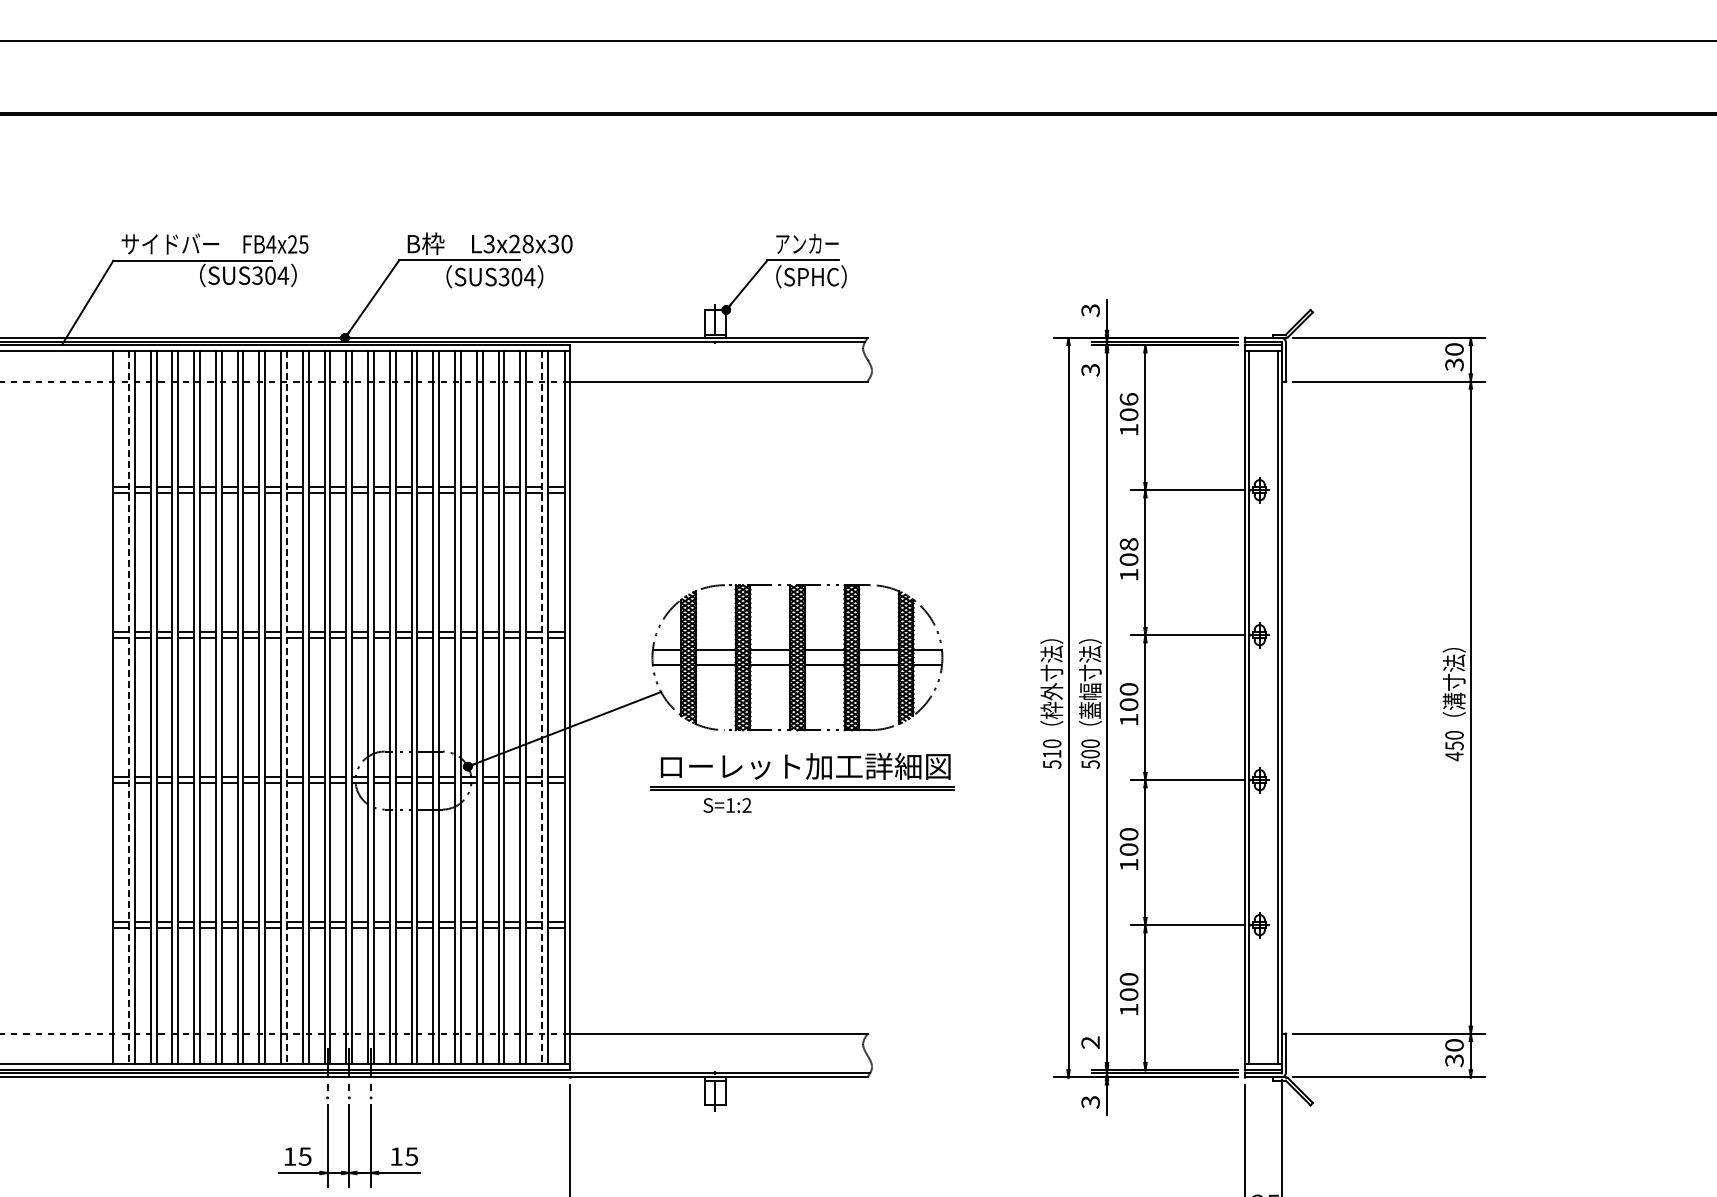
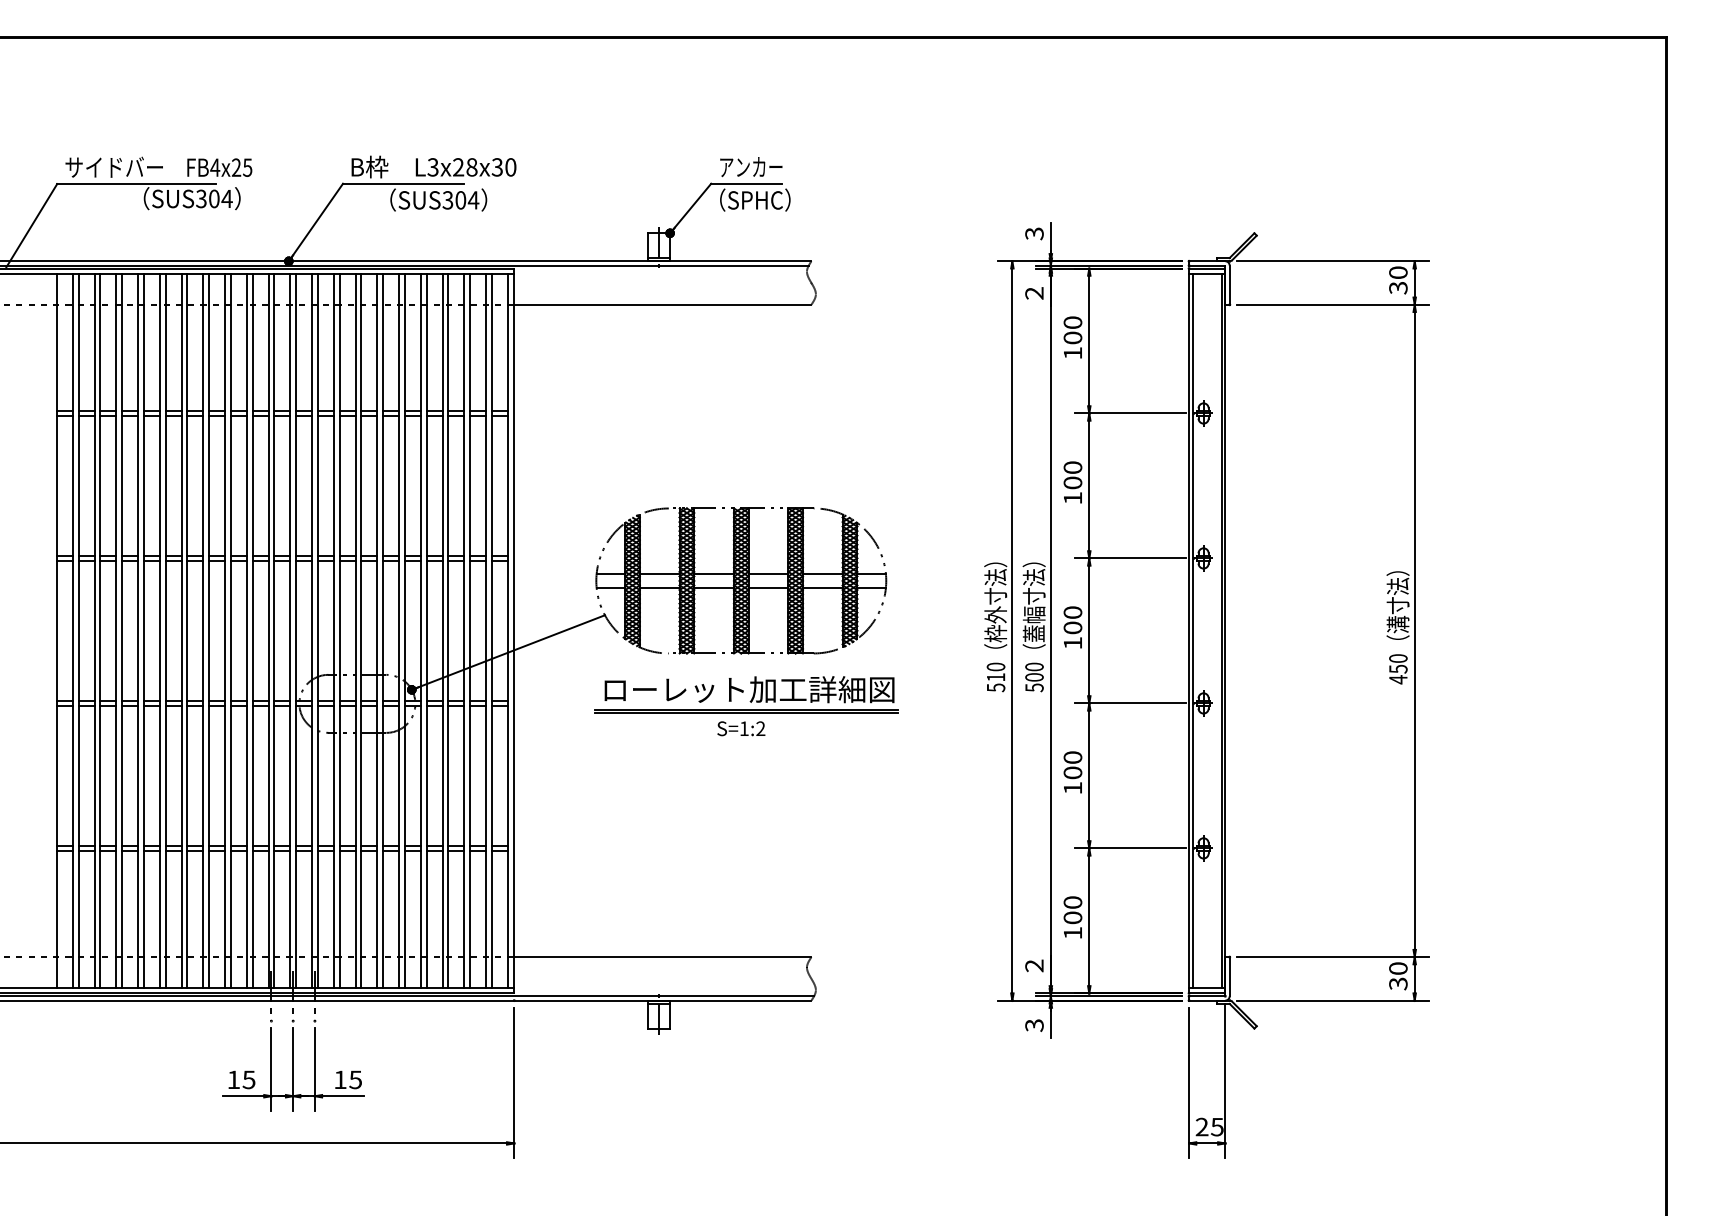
text: (1090, 370) -> (1034, 293), 3 -> 2
text: (1128, 399) -> (1072, 322), 106 -> 100
text: (1128, 544) -> (1072, 467), 108 -> 100
line: (128, 707) -> (72, 630), dashed -> solid
line: (286, 707) -> (230, 630), dashed -> solid
line: (541, 707) -> (485, 630), dashed -> solid
text: (727, 805) -> (741, 728), moved

